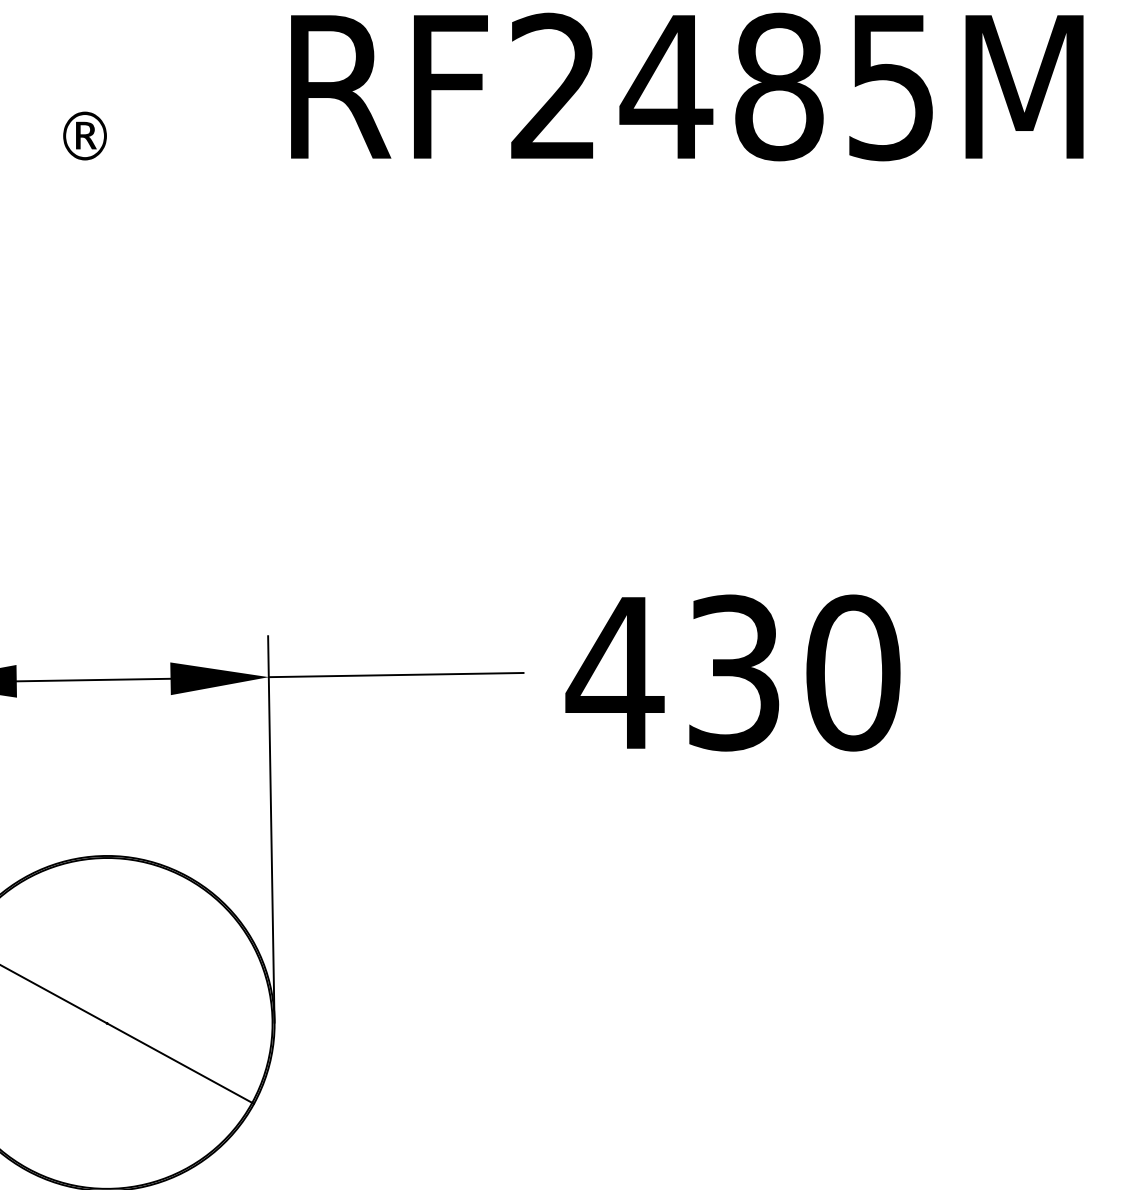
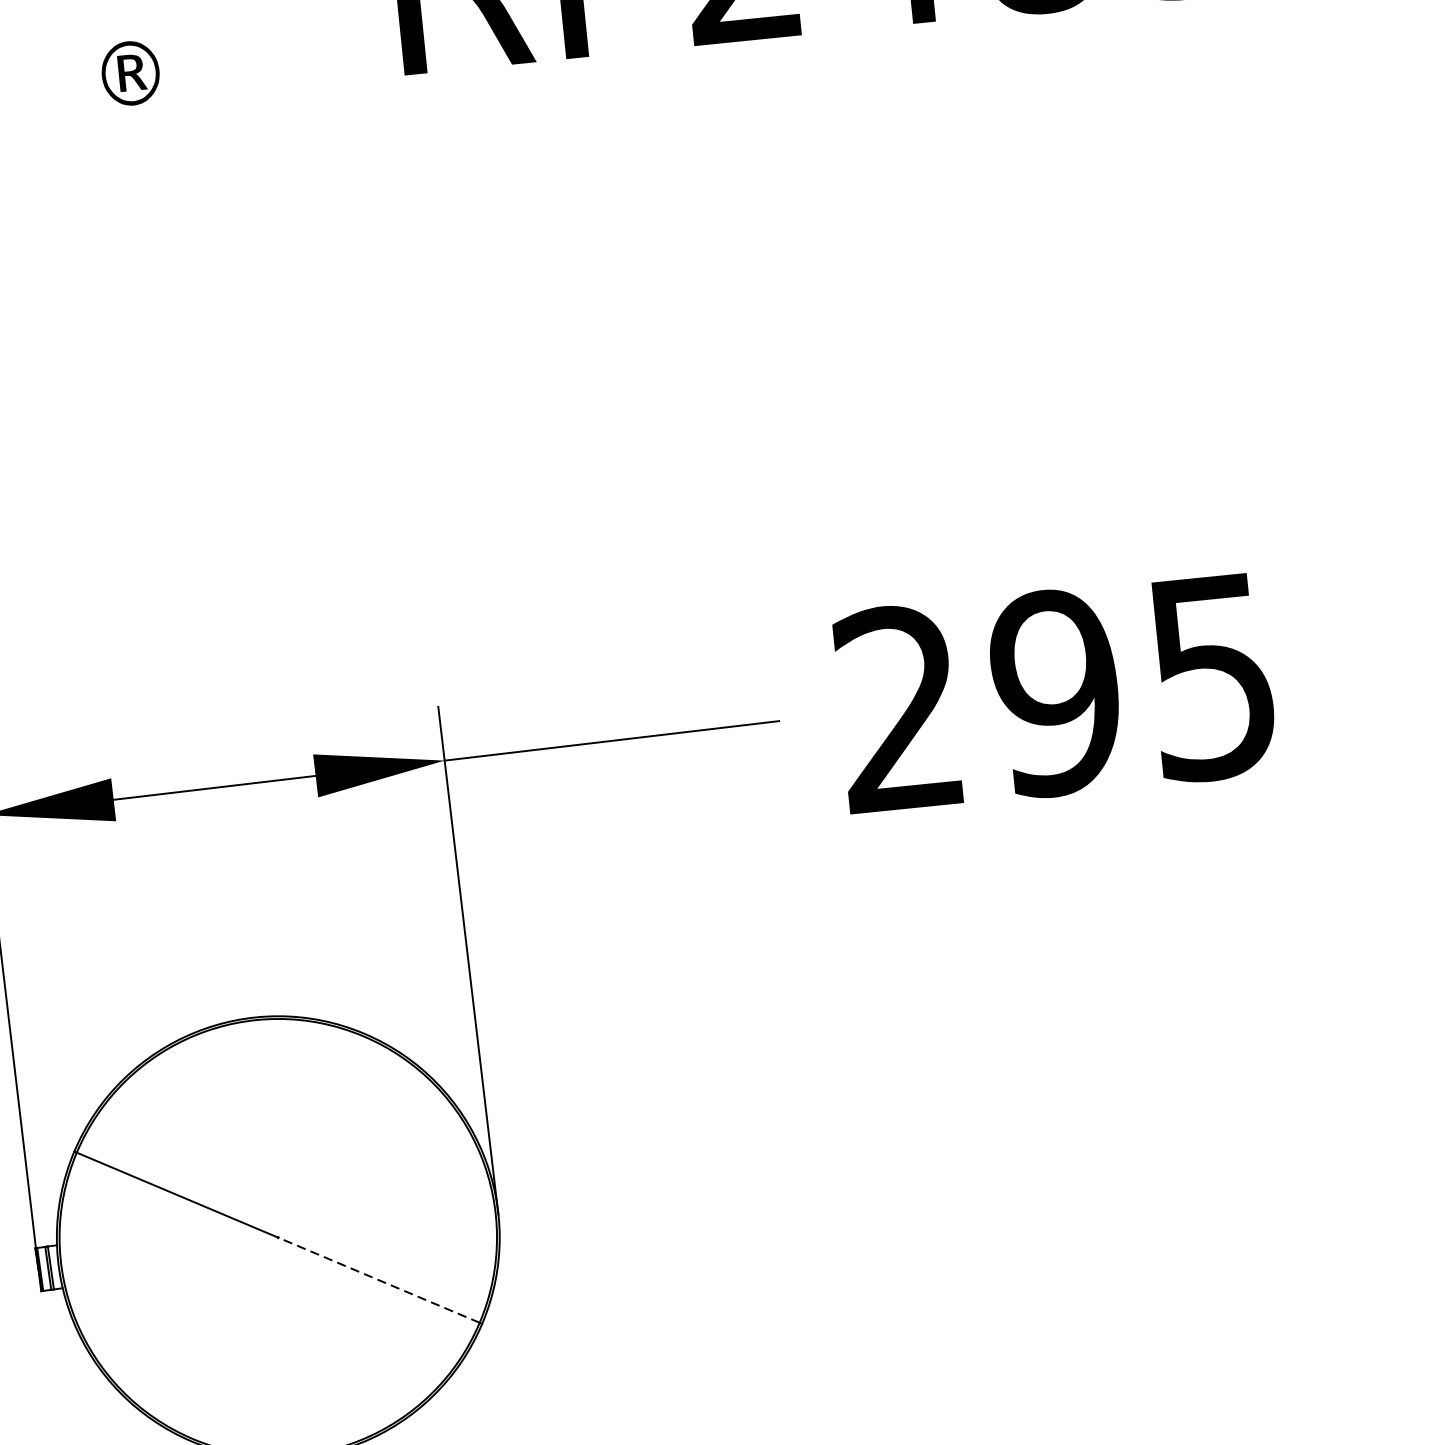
text: (732, 672) -> (1053, 692), 430 -> 295
line: (179, 1063) -> (378, 1280), solid -> dashed

